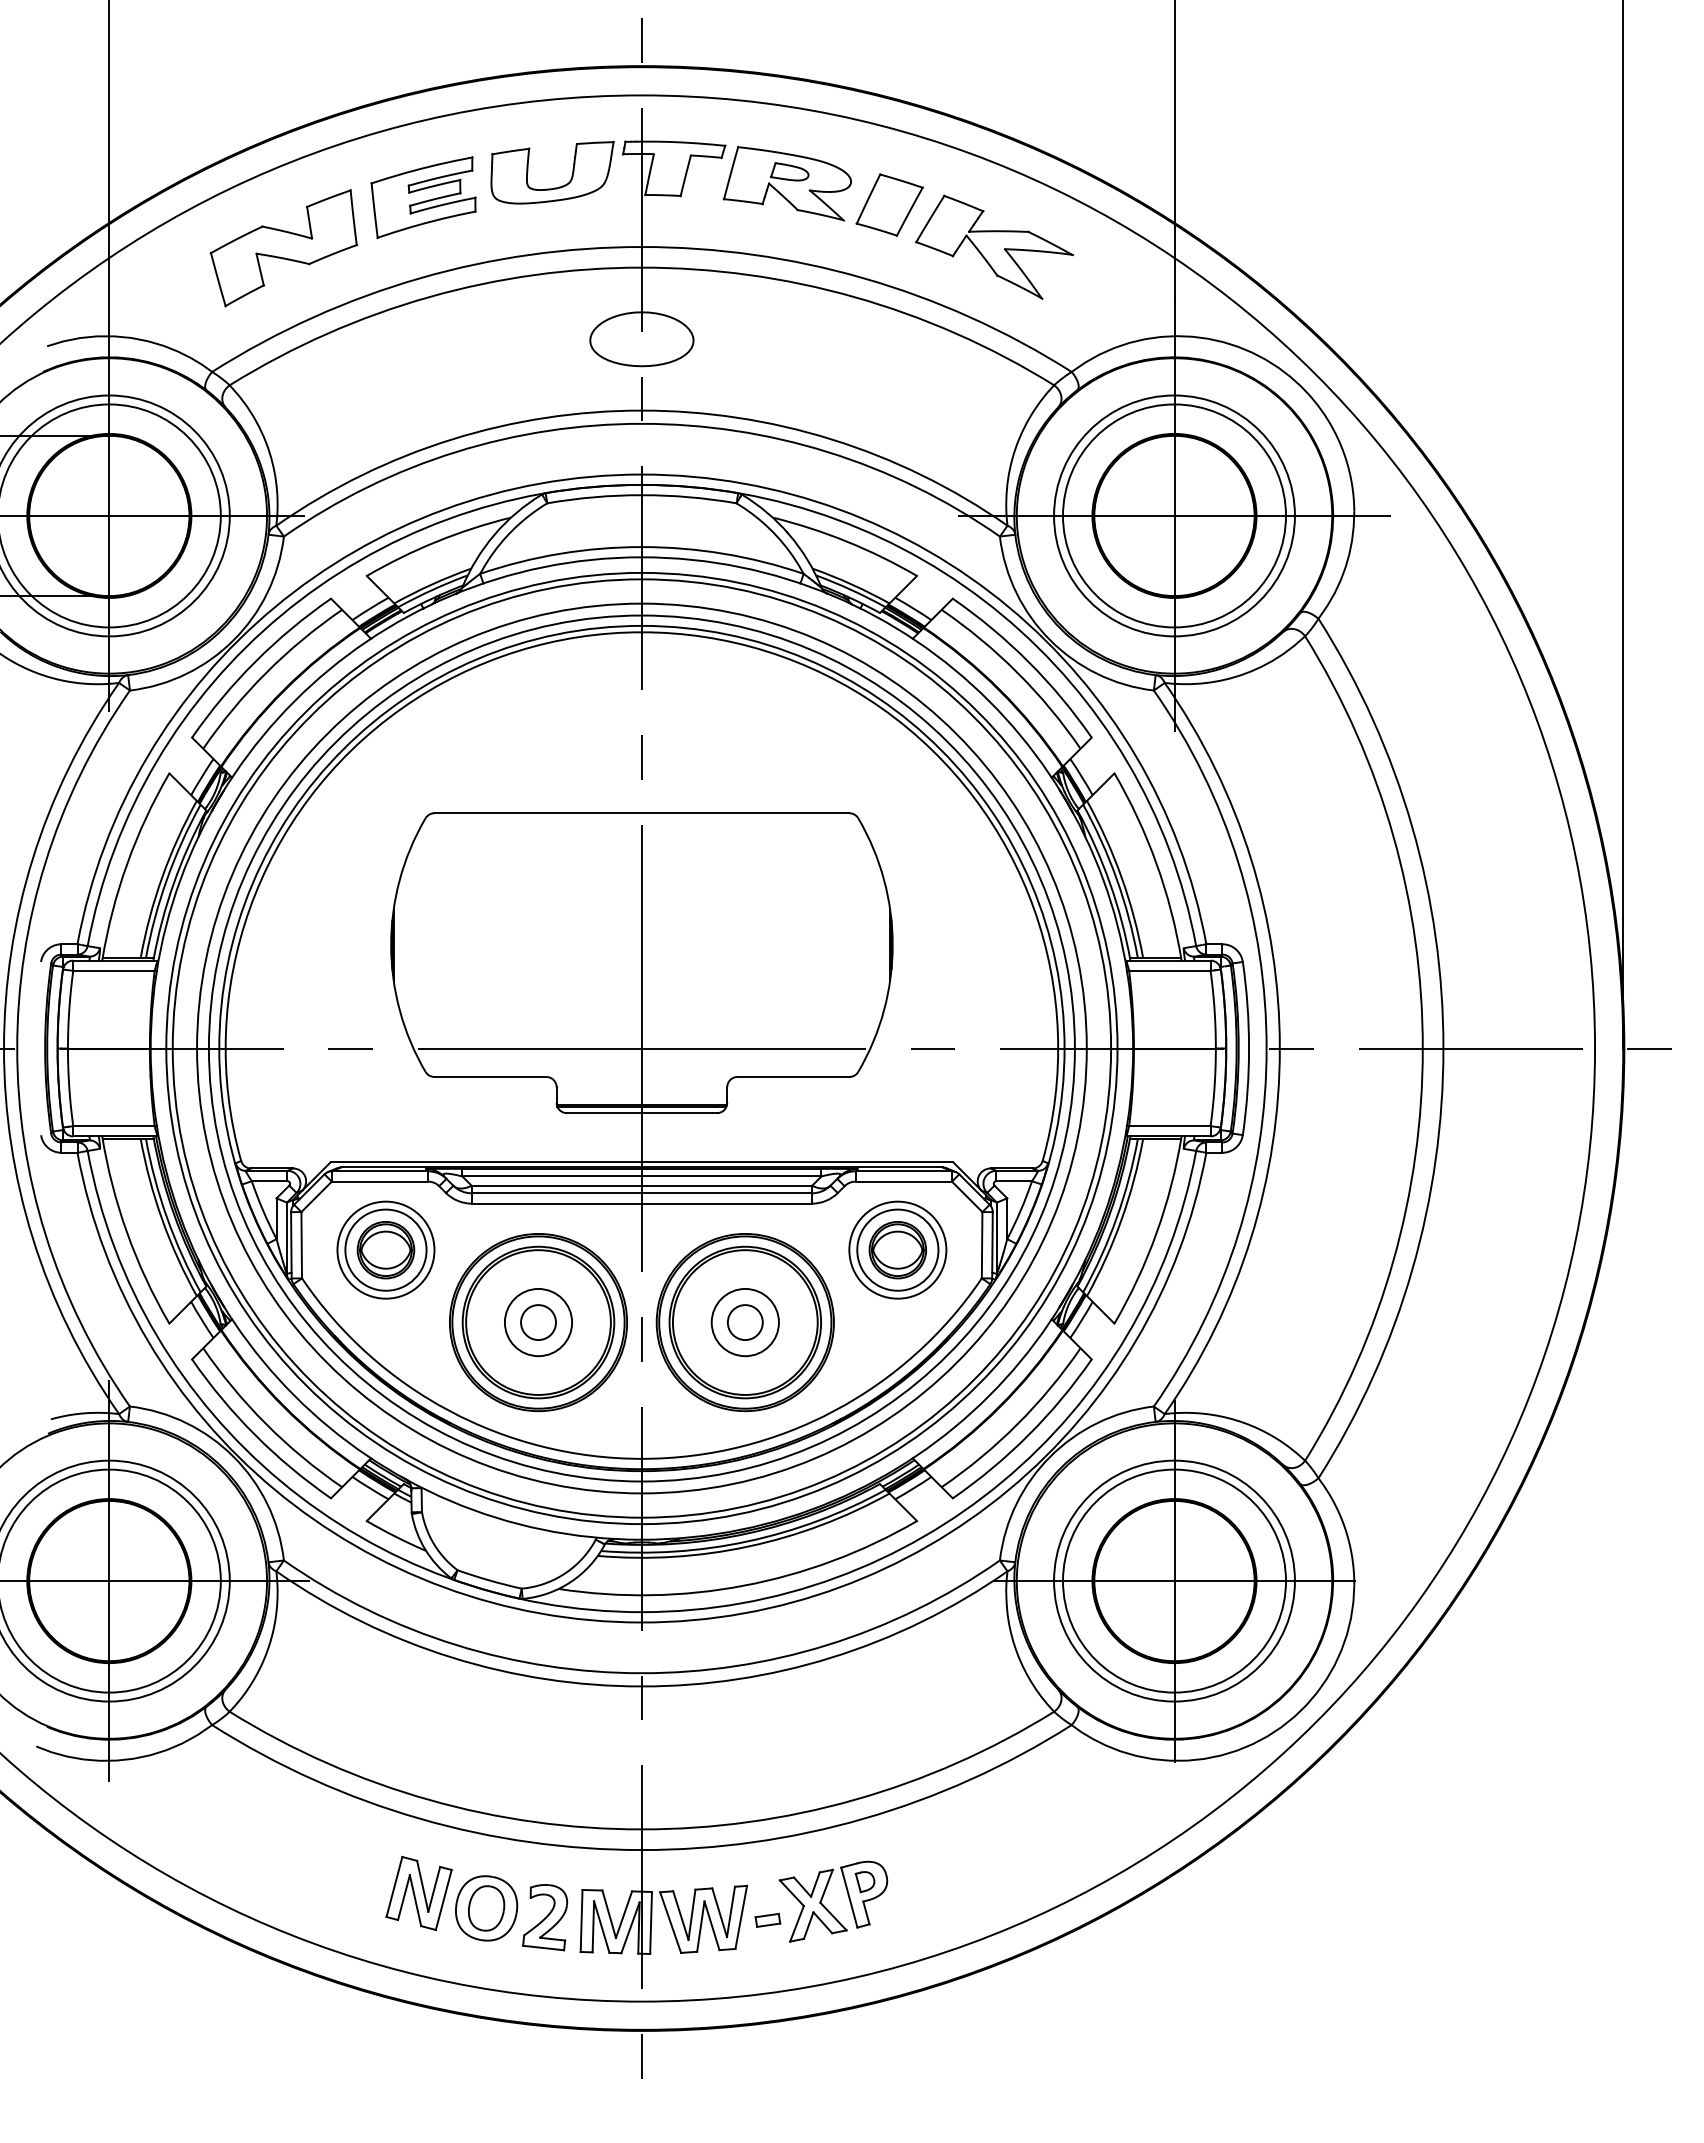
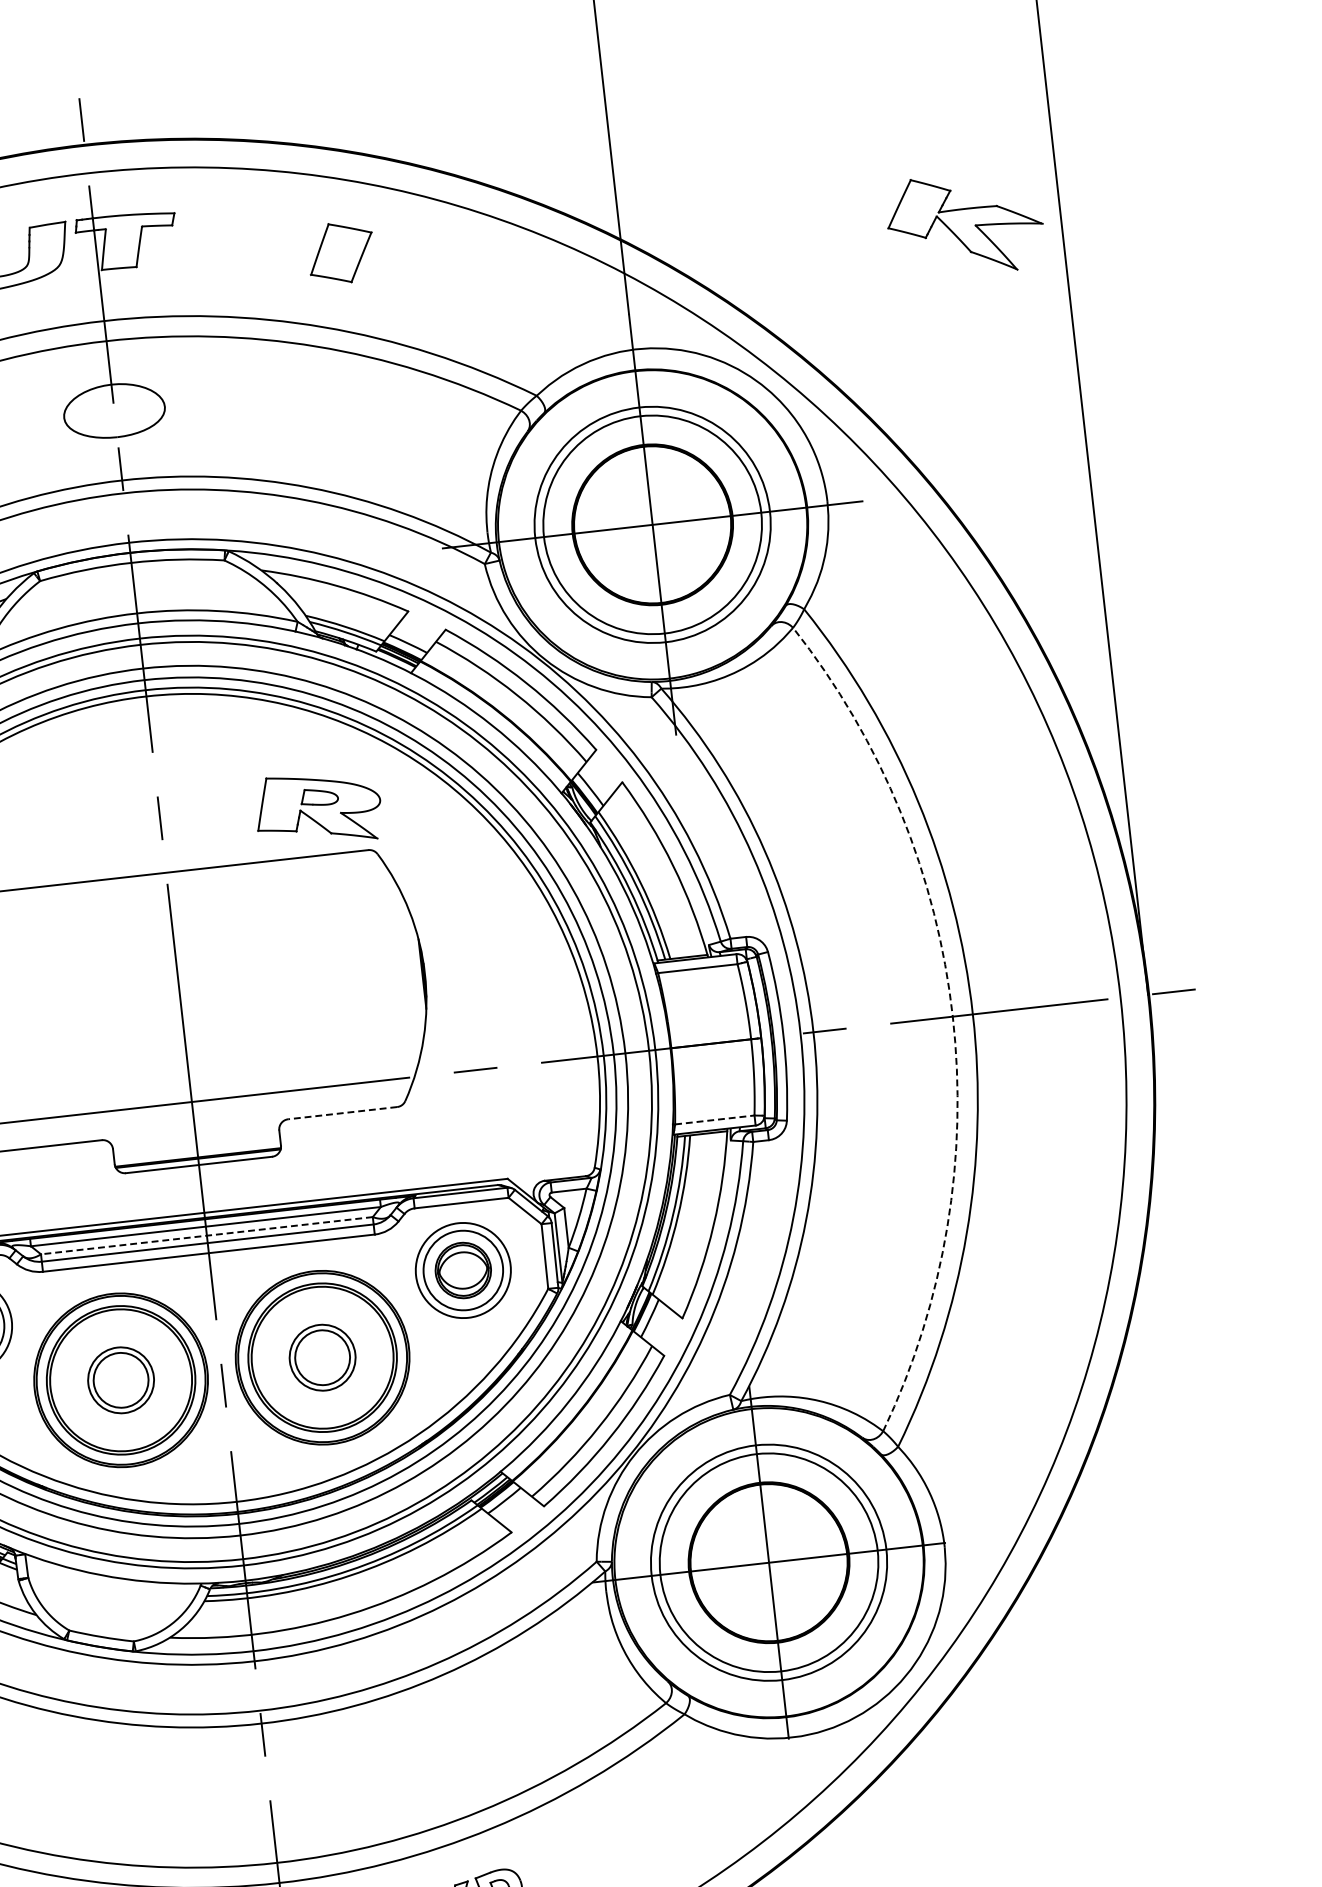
part: (786, 183) -> (317, 808), moved
part: (994, 246) -> (965, 223), moved
arc: (1422, 1048) -> (952, 1016), solid -> dashed
line: (793, 1076) -> (342, 1112), solid -> dashed
line: (1169, 1126) -> (714, 1120), solid -> dashed
line: (641, 1185) -> (206, 1235), solid -> dashed
circle: (538, 1322) -> (121, 1380), size x1.6
circle: (744, 1322) -> (321, 1357), size x1.6

